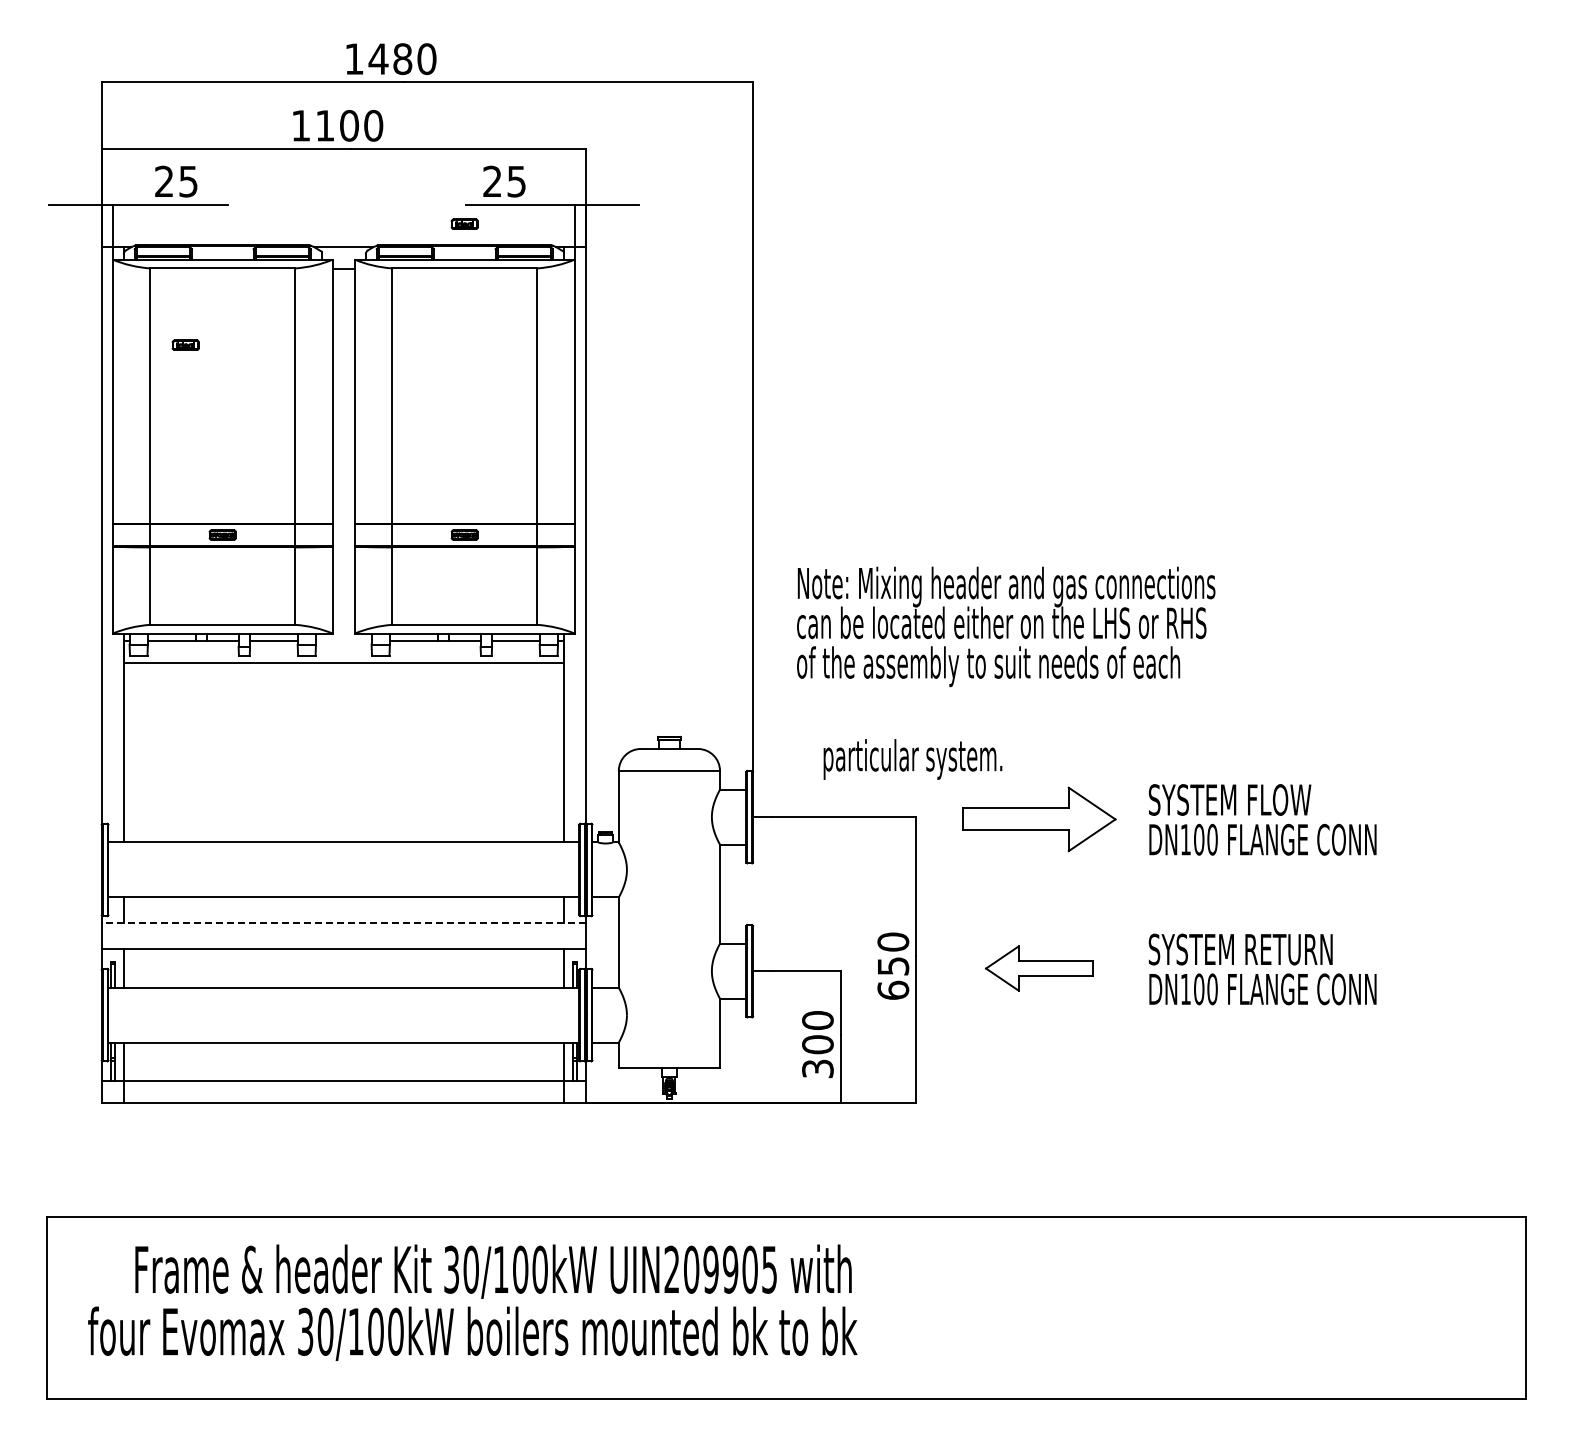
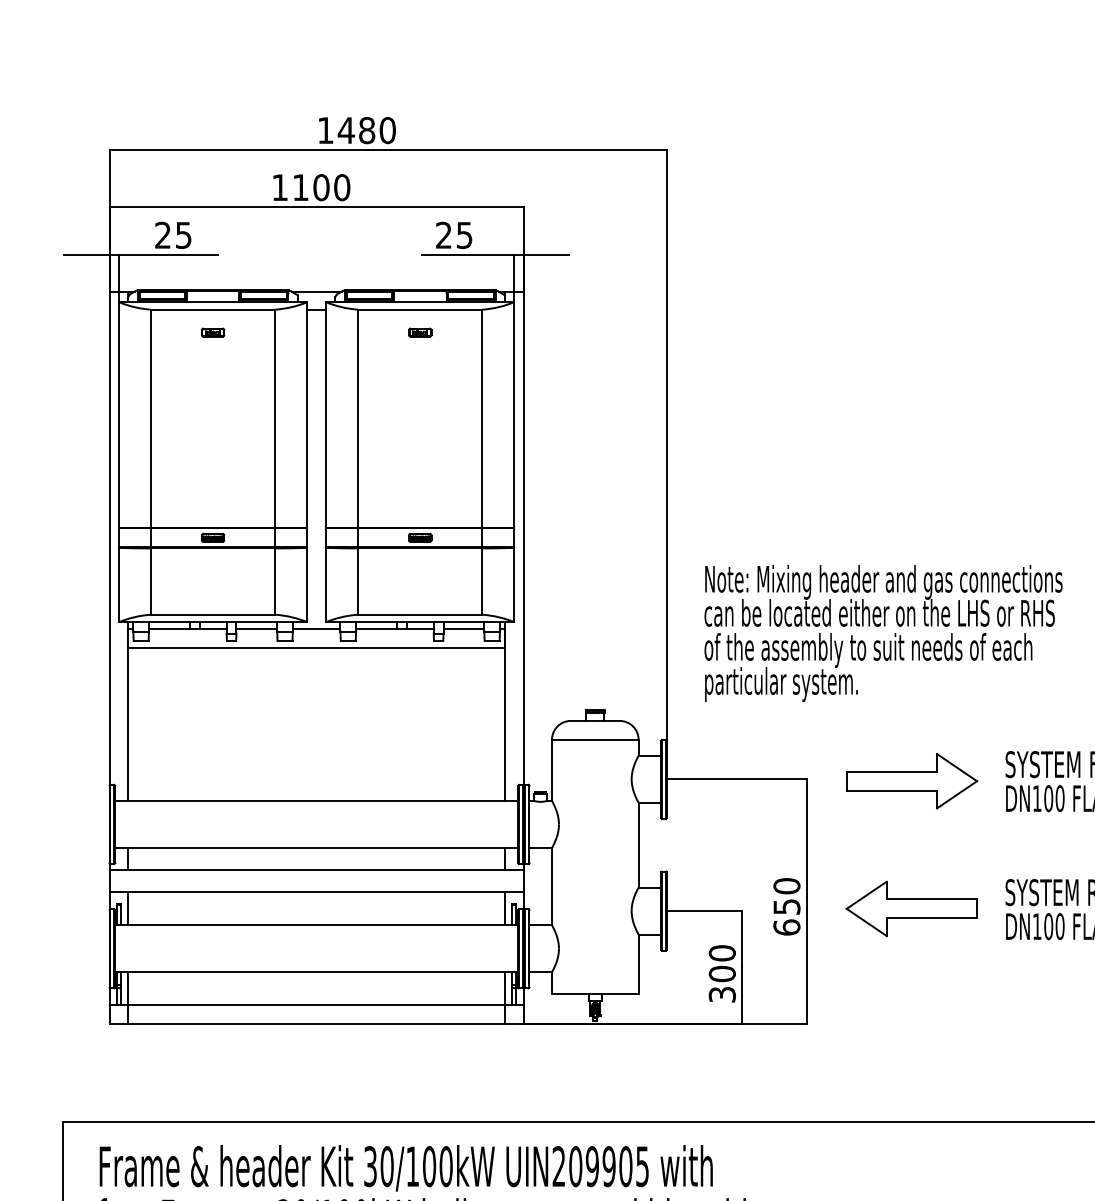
part: (464, 223) -> (419, 331), moved
part: (185, 344) -> (212, 331), moved
line: (343, 641) -> (316, 628), added
text: (912, 759) -> (781, 684), moved
line: (343, 922) -> (316, 869), dashed -> solid
part: (1039, 968) -> (912, 908), size x1.43
text: (493, 1271) -> (406, 1168), moved

